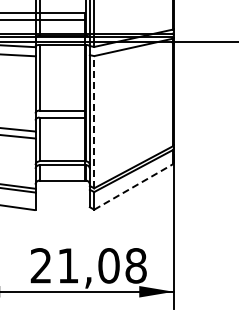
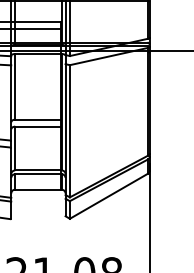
line: (94, 121) -> (70, 130), dashed -> solid
line: (133, 186) -> (109, 195), dashed -> solid

